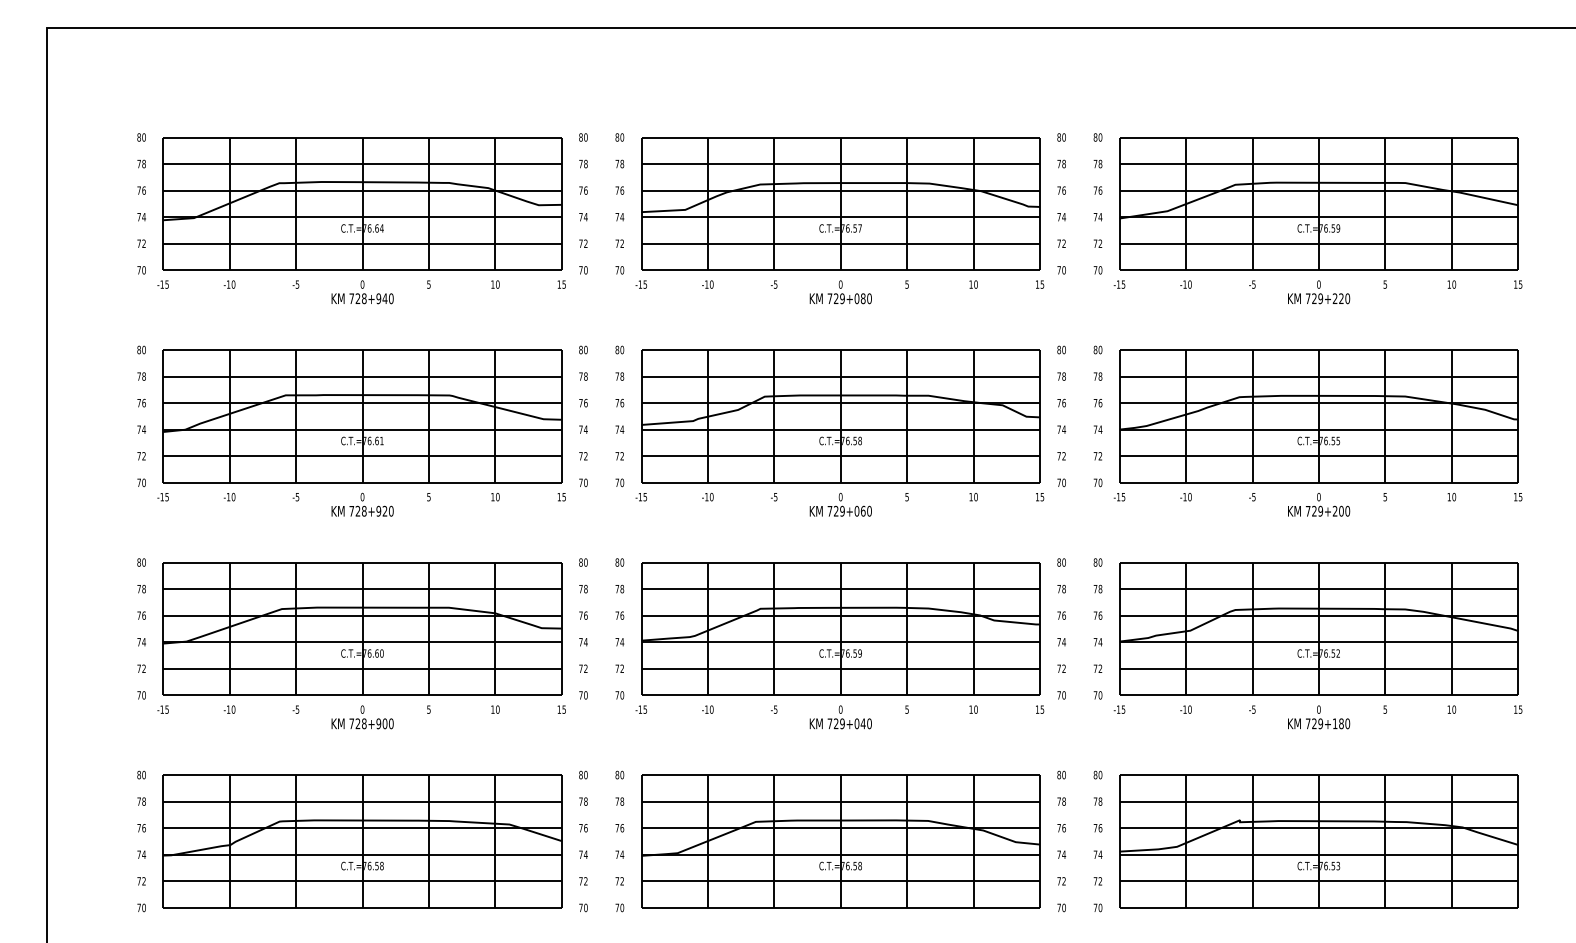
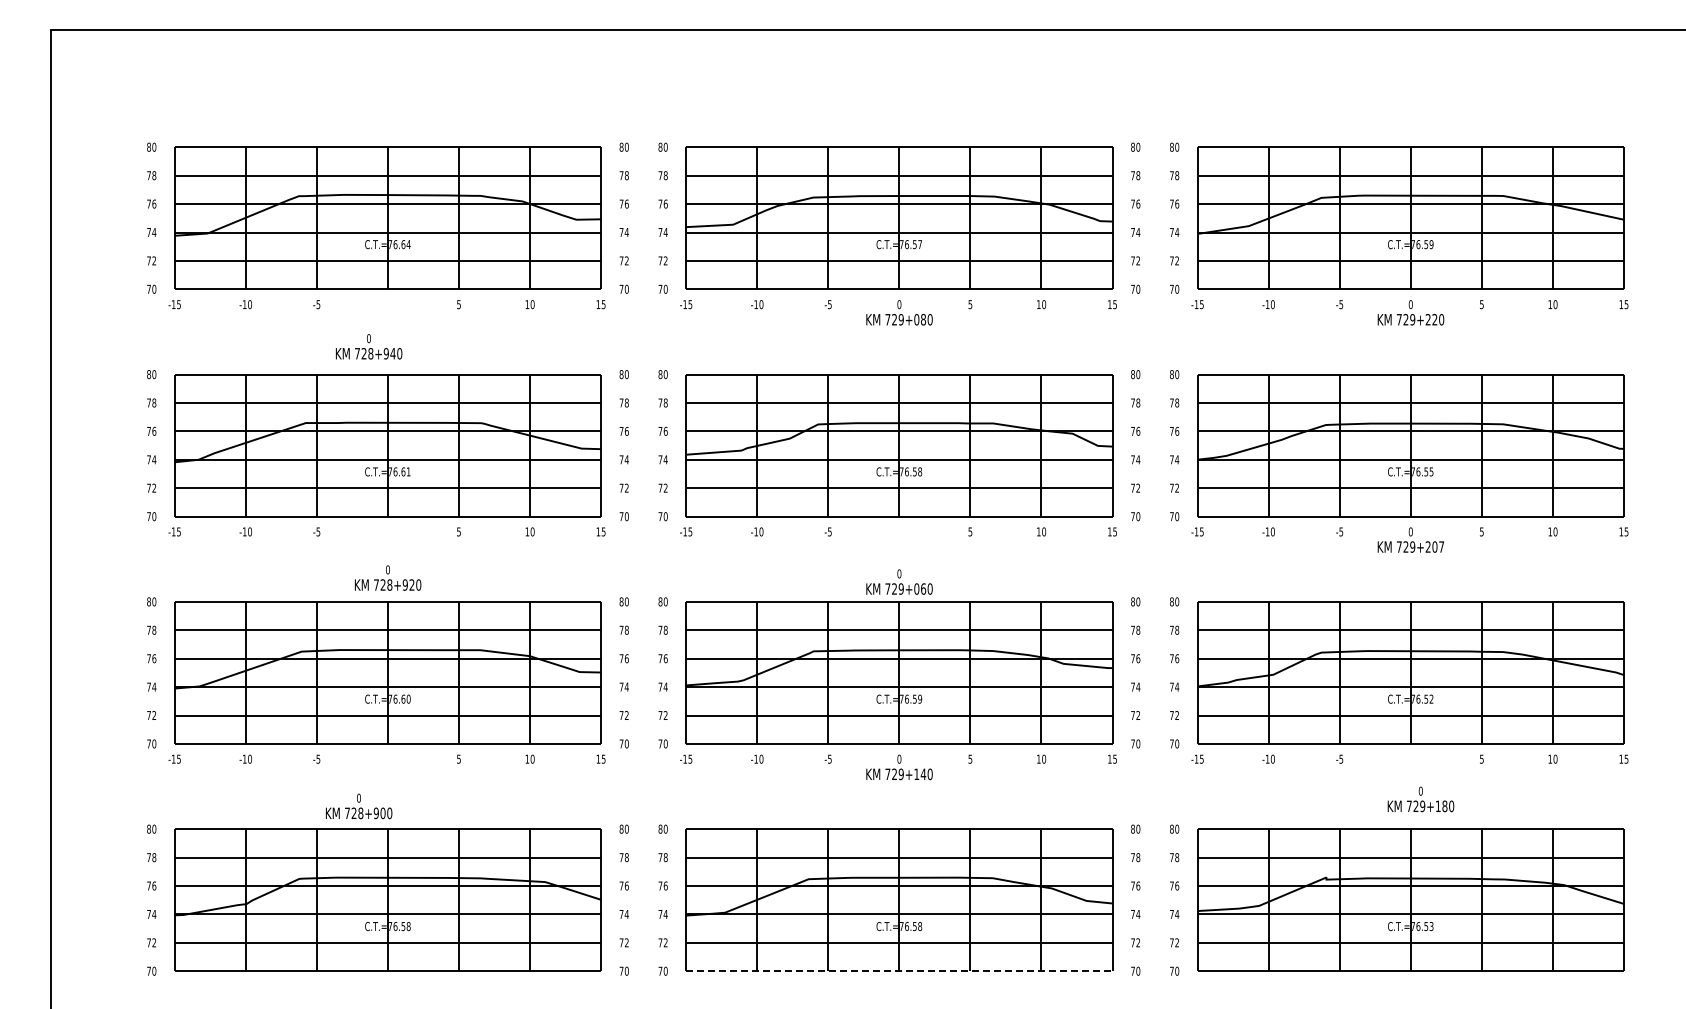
text: (363, 291) -> (369, 346), moved
text: (363, 504) -> (388, 577), moved
text: (840, 504) -> (899, 581), moved
text: (1347, 510) -> (1441, 546), 729+200 -> 729+207
text: (363, 717) -> (359, 806), moved
text: (1318, 717) -> (1420, 799), moved
text: (856, 723) -> (916, 774), 729+040 -> 729+140
line: (840, 908) -> (899, 971), solid -> dashed

